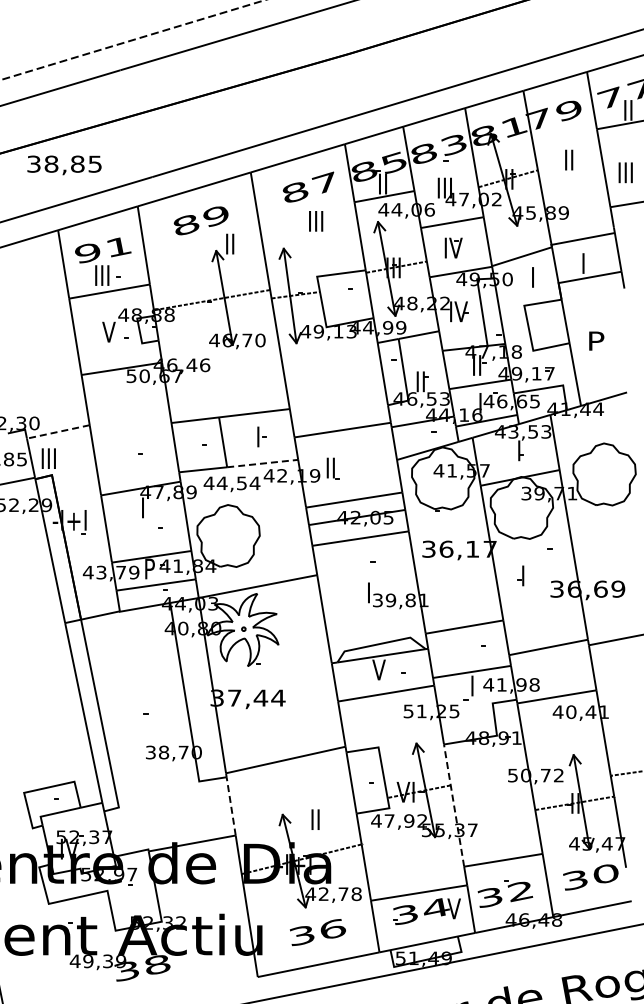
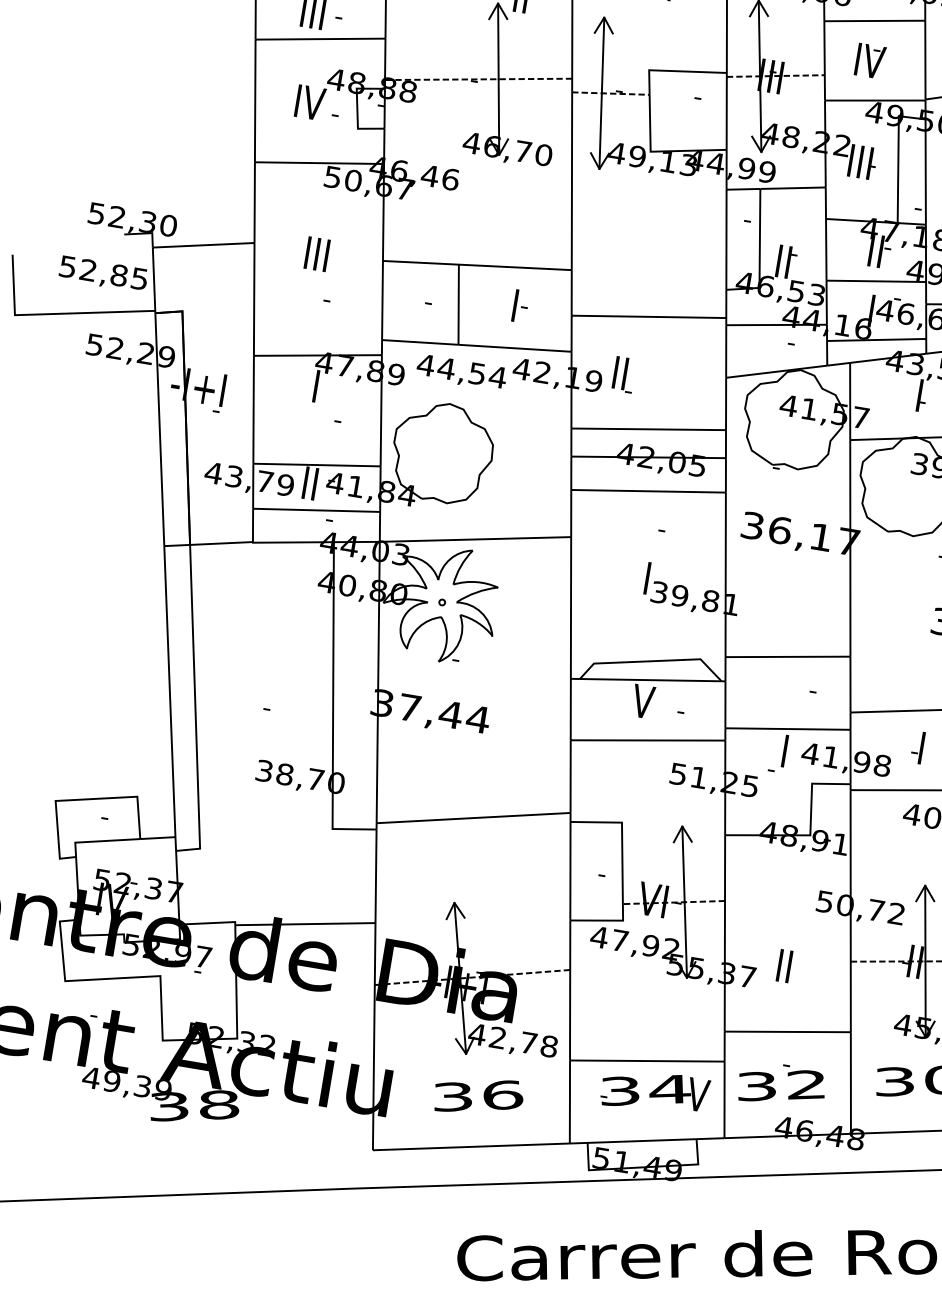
text: (458, 311) -> (861, 161), IV -> III
text: (109, 331) -> (309, 101), V -> IV
line: (58, 431) -> (204, 244), dashed -> solid
text: (48, 458) -> (316, 253), moved
line: (262, 463) -> (514, 348), dashed -> solid
text: (149, 568) -> (310, 482), P -> II
part: (520, 575) -> (917, 746), moved
line: (454, 805) -> (725, 933), dashed -> solid
line: (231, 806) -> (376, 876), dashed -> solid
text: (315, 819) -> (784, 965), moved

